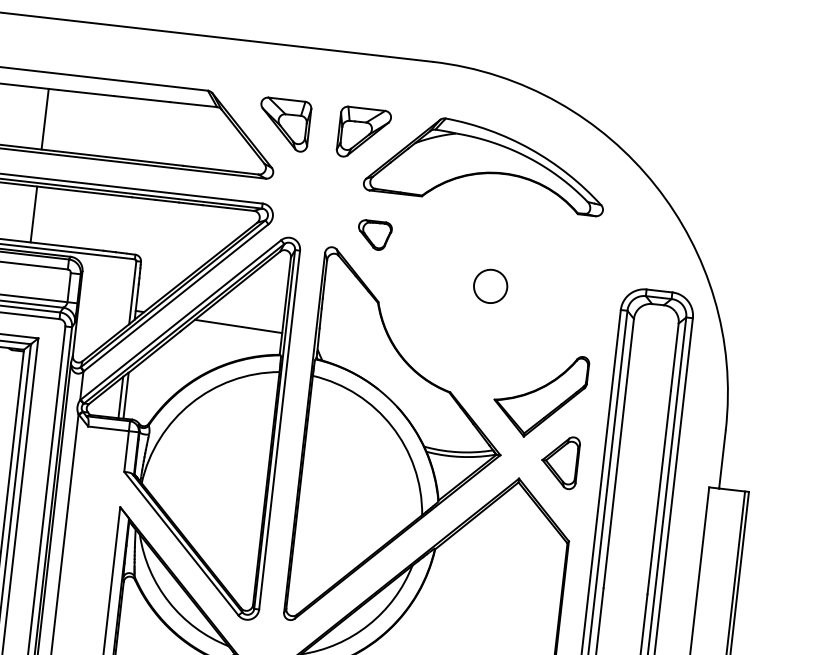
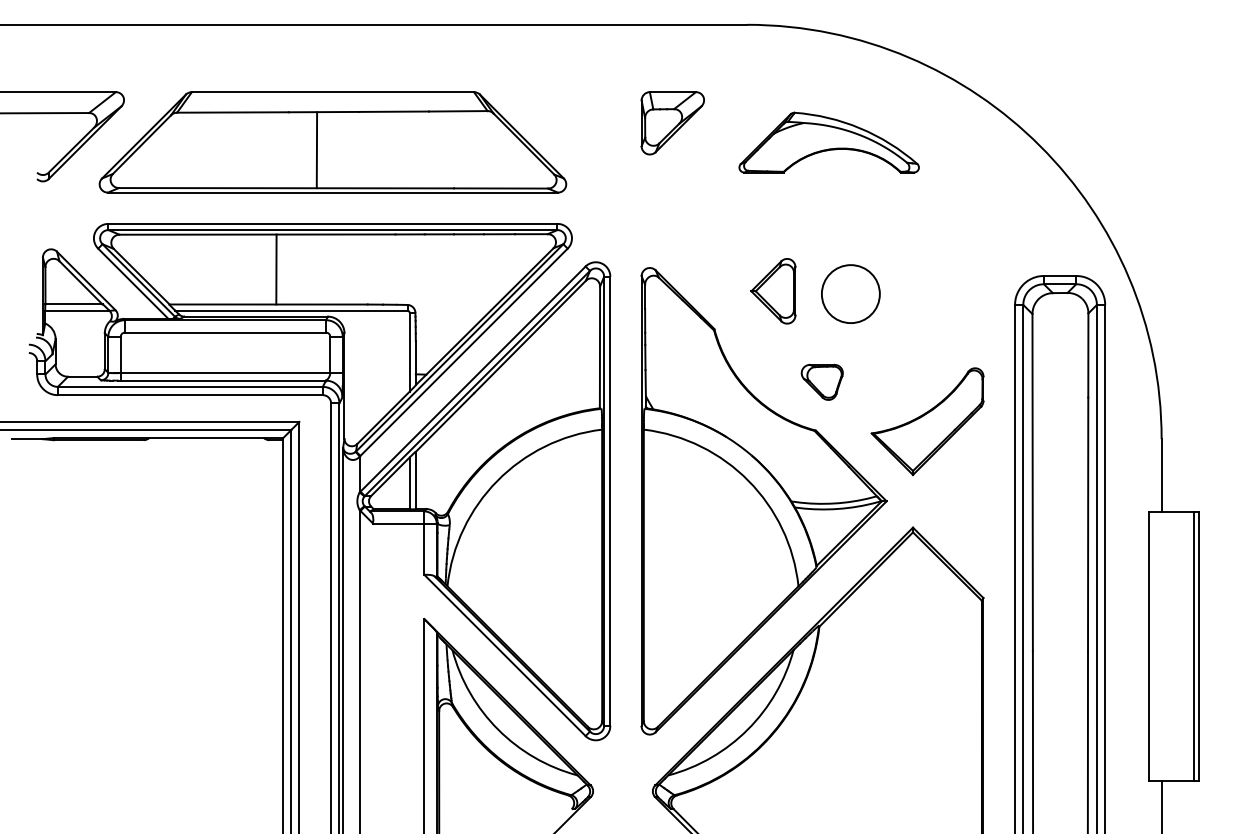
line: (44, 119) -> (316, 150), moved
part: (284, 124) -> (573, 123), removed
part: (486, 163) -> (828, 142), size x0.6
part: (374, 234) -> (821, 381), moved
circle: (490, 285) -> (850, 293), size x1.4
line: (238, 326) -> (544, 379), removed
part: (560, 462) -> (773, 291), moved

